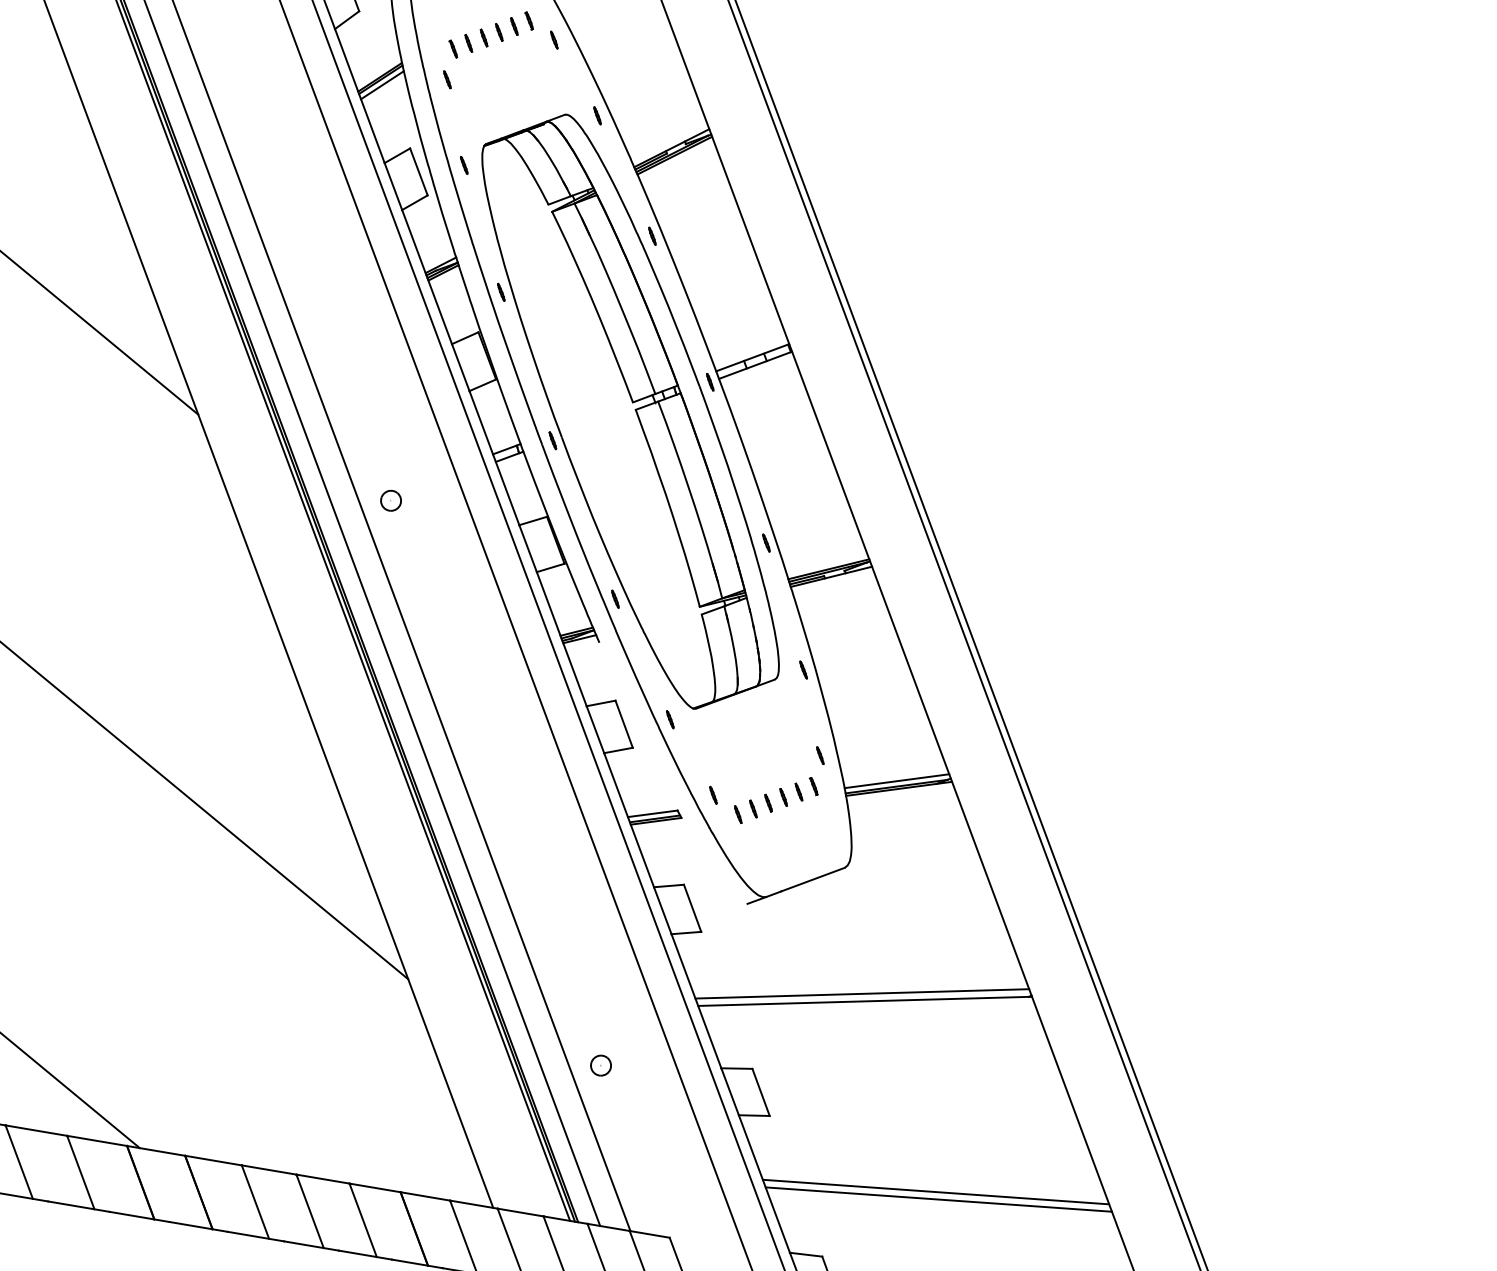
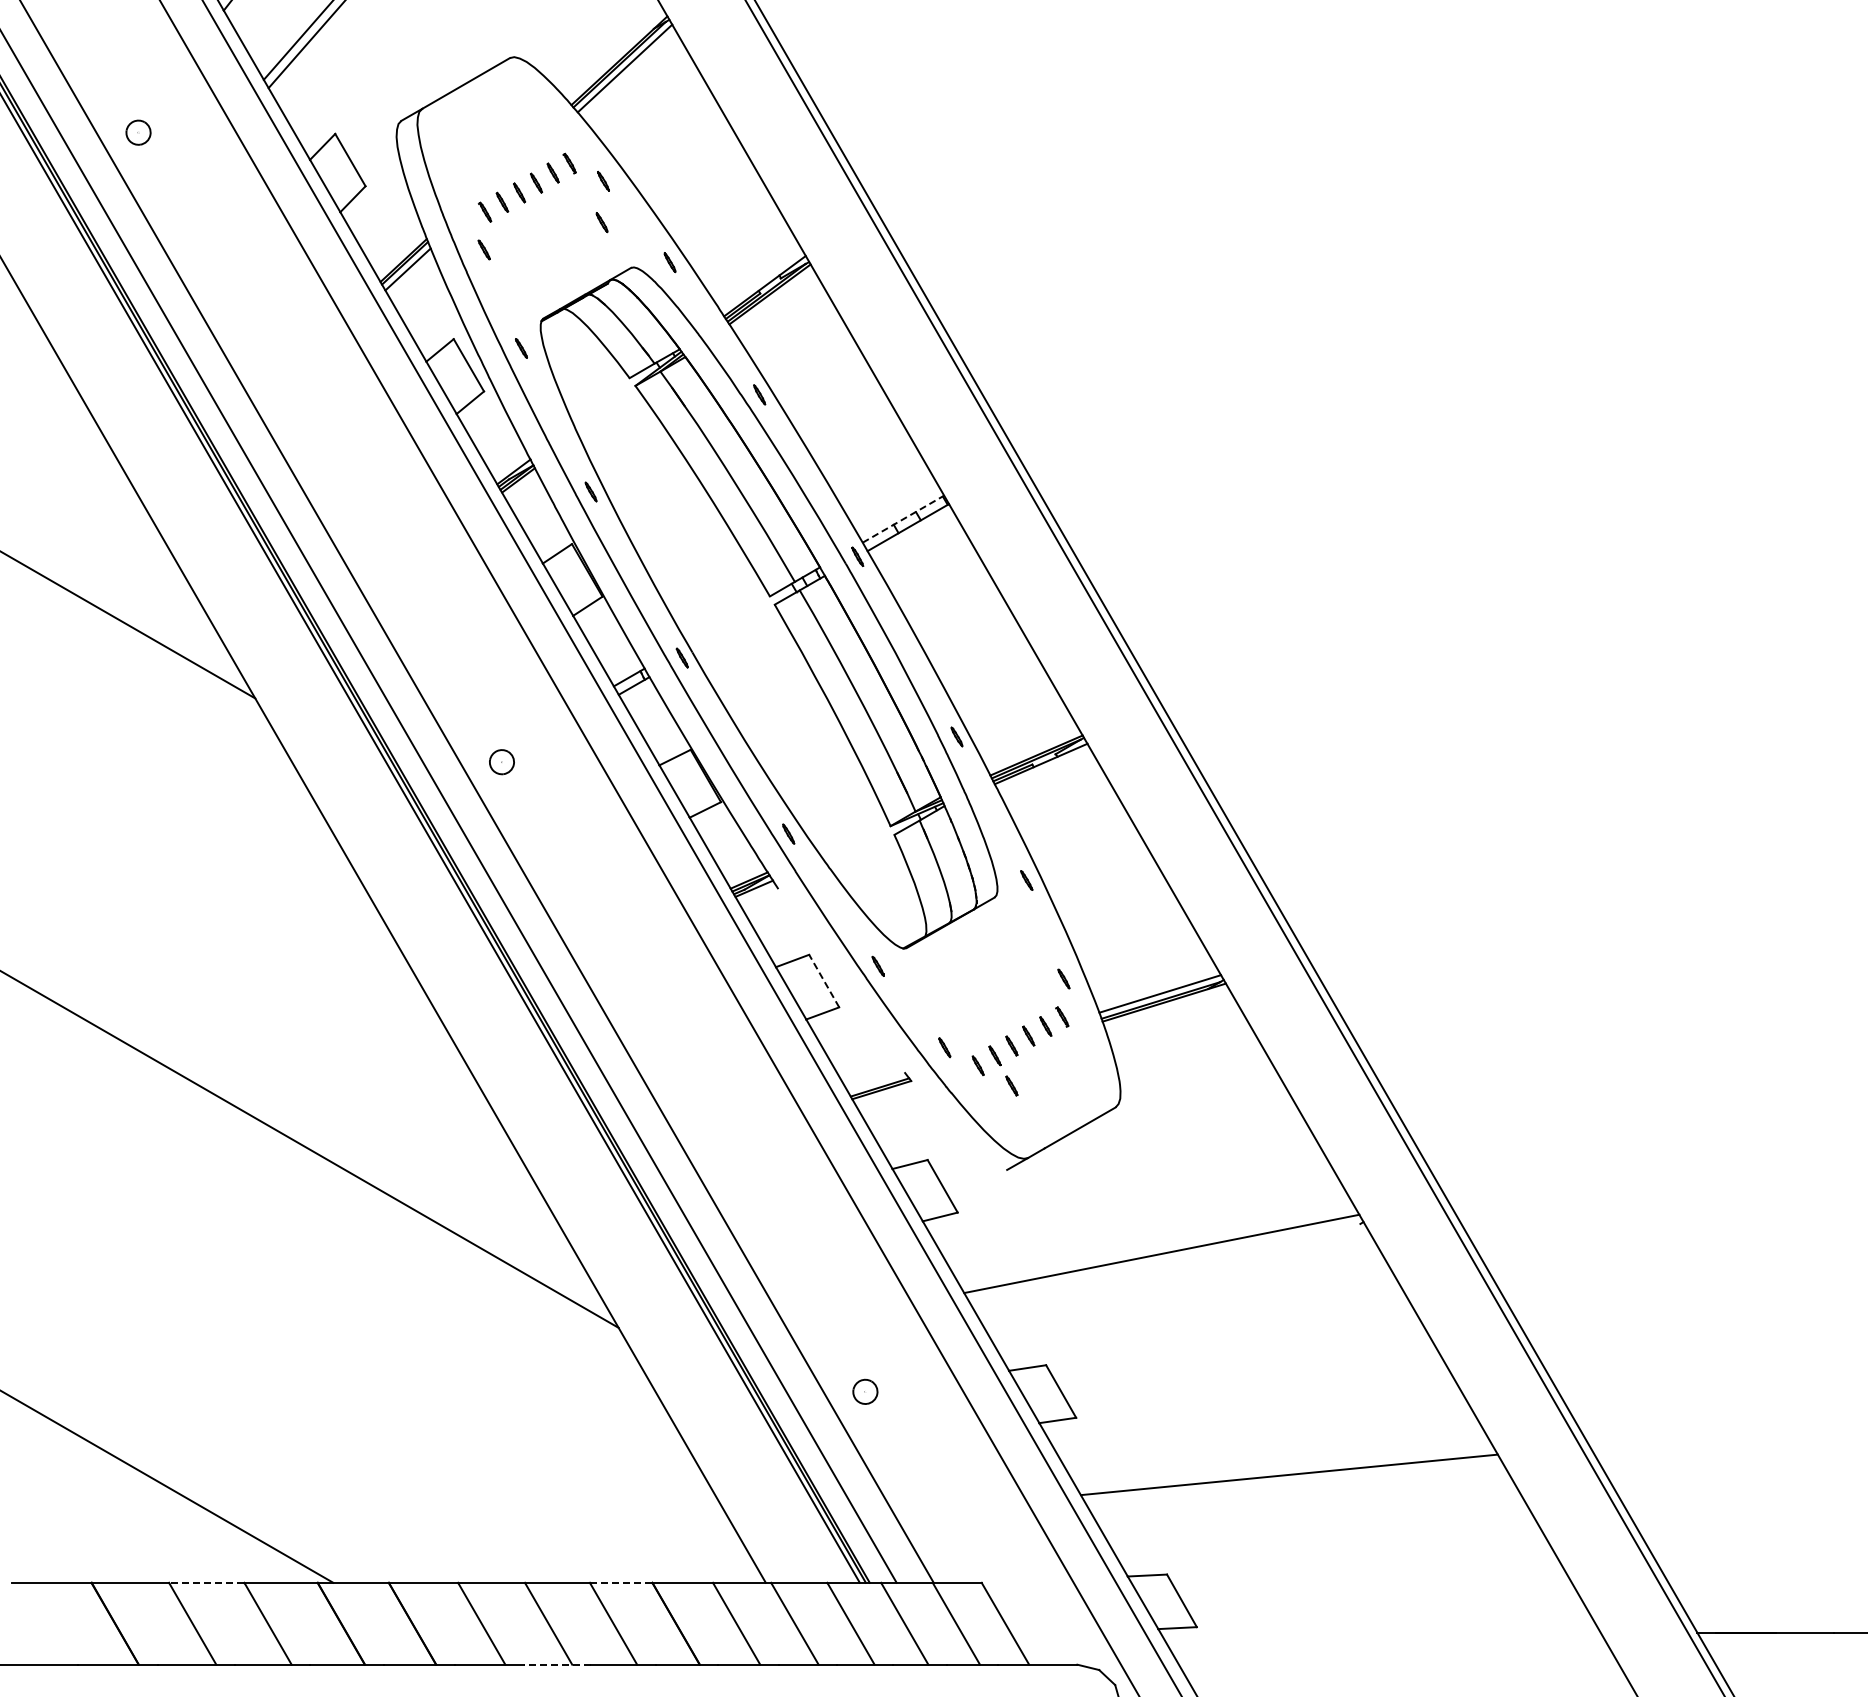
part: (547, 73) -> (601, 222), added
line: (752, 357) -> (903, 518), solid -> dashed
line: (623, 723) -> (823, 980), solid -> dashed
line: (653, 813) -> (876, 1081), removed
part: (762, 835) -> (1011, 1085), added
line: (864, 1001) -> (1166, 1262), removed
line: (36, 1130) -> (206, 1582), solid -> dashed
line: (374, 1187) -> (620, 1582), solid -> dashed
line: (938, 1198) -> (1293, 1482), removed
line: (310, 1245) -> (556, 1664), solid -> dashed

